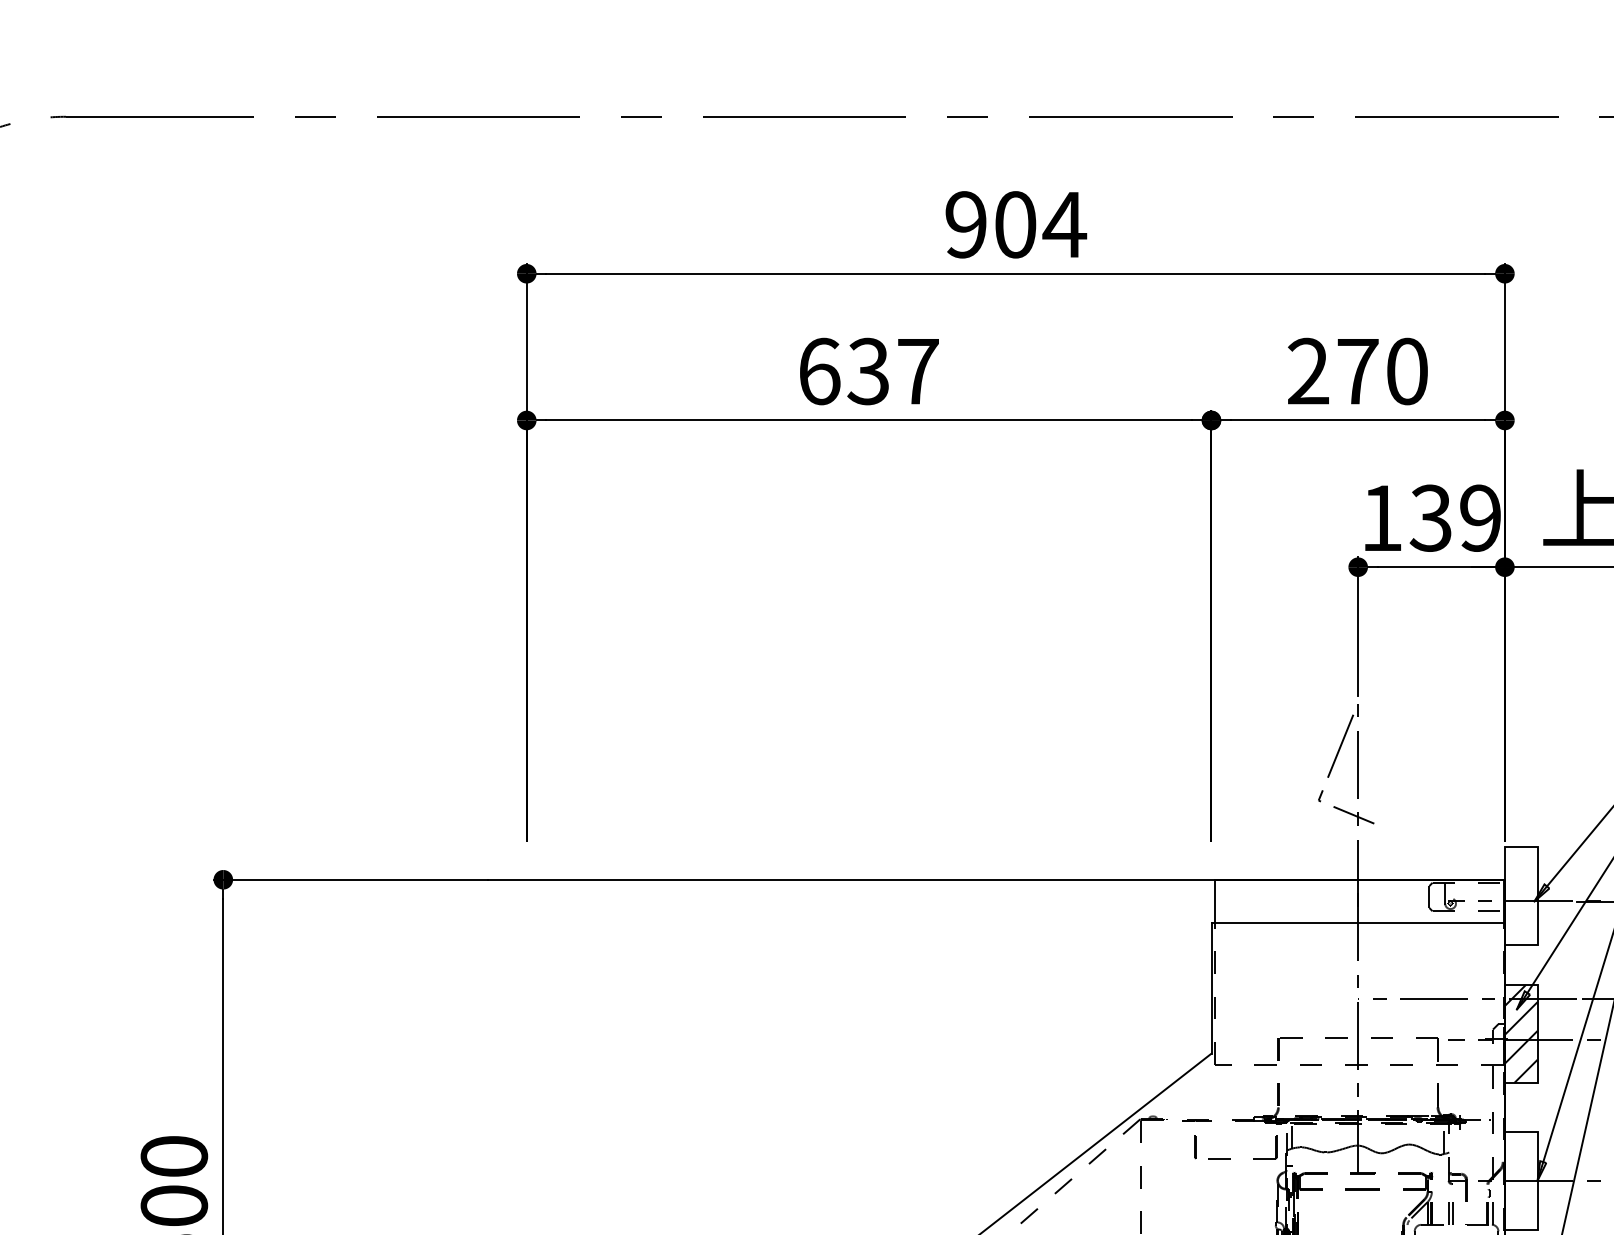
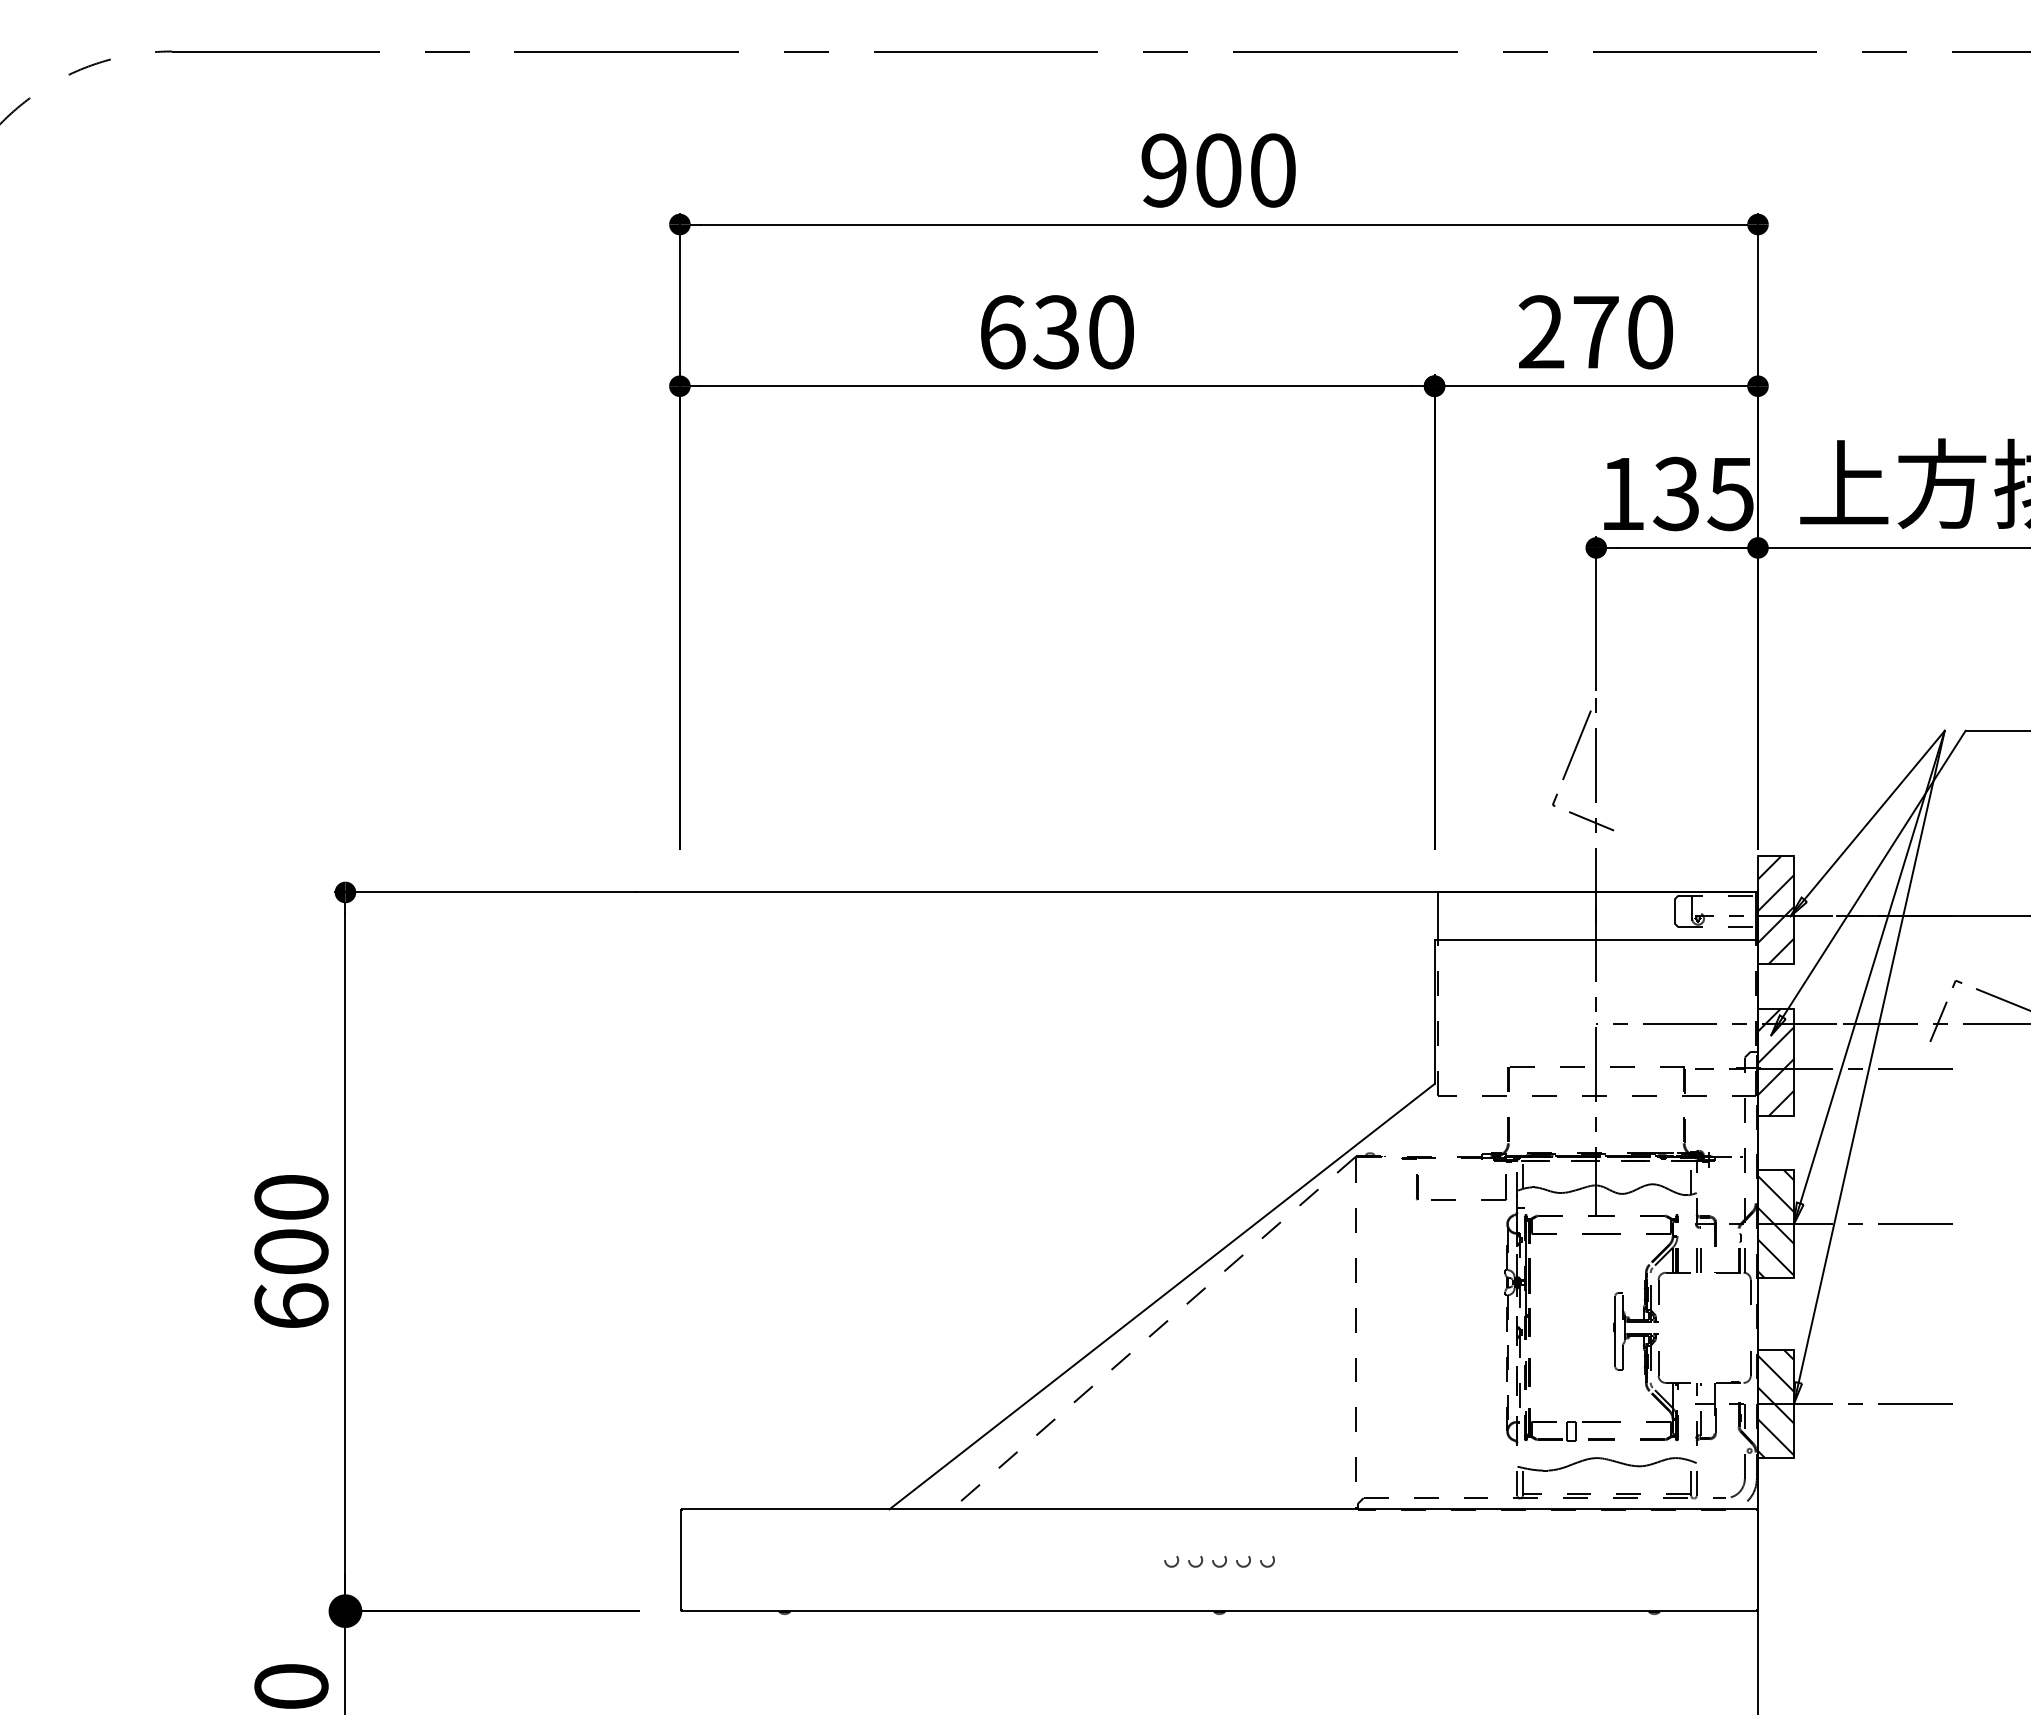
text: (1064, 224) -> (1272, 170), 904 -> 900
text: (918, 371) -> (1111, 332), 637 -> 630
text: (1479, 517) -> (1730, 493), 139 -> 135
hatch: (1520, 896) -> (1775, 910), added
hatch: (1520, 1181) -> (1775, 1224), added

